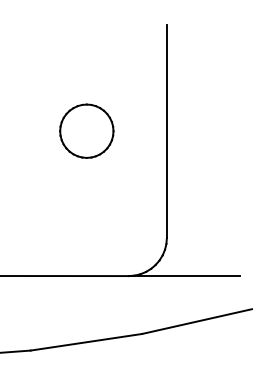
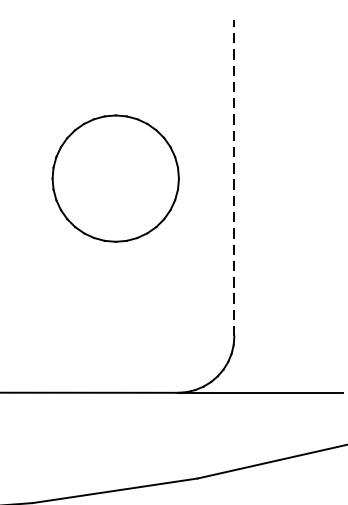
part: (86, 130) -> (115, 177), size x1.6
line: (166, 131) -> (233, 178), solid -> dashed

